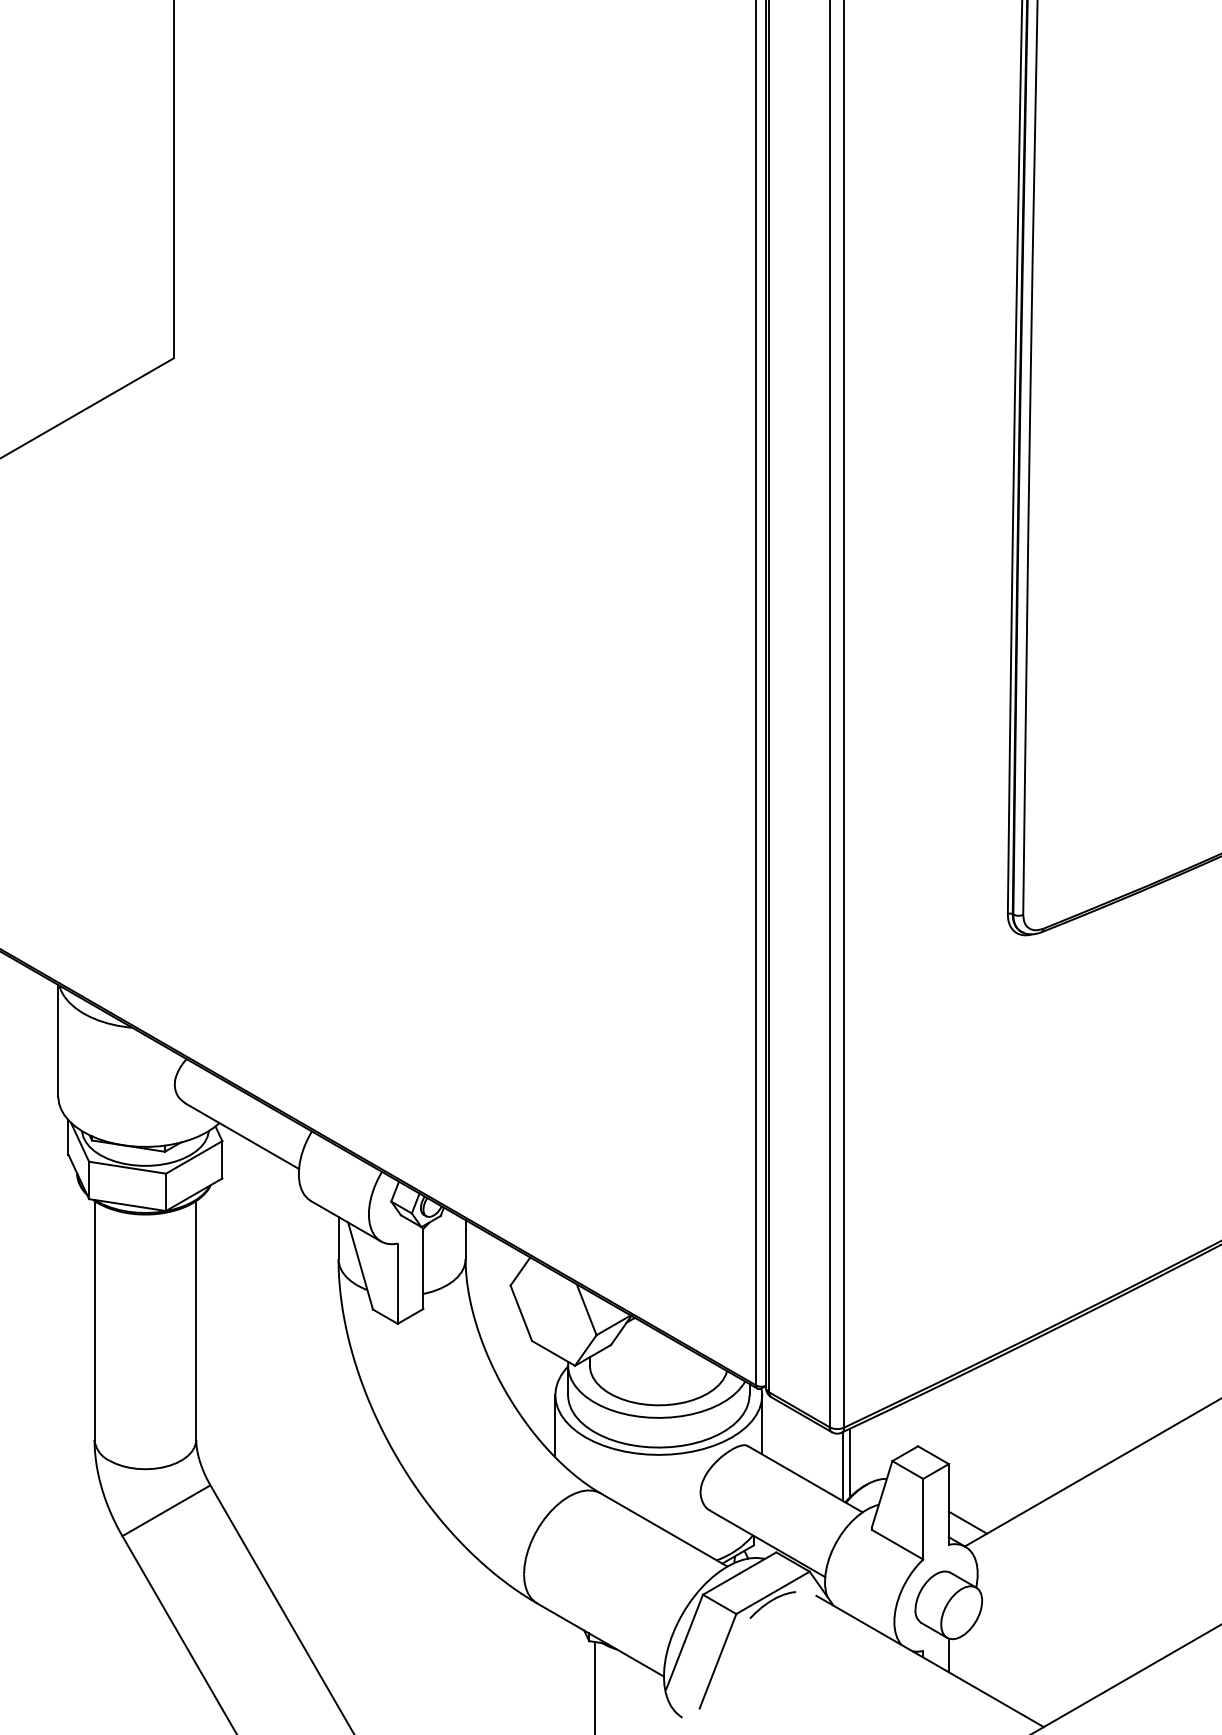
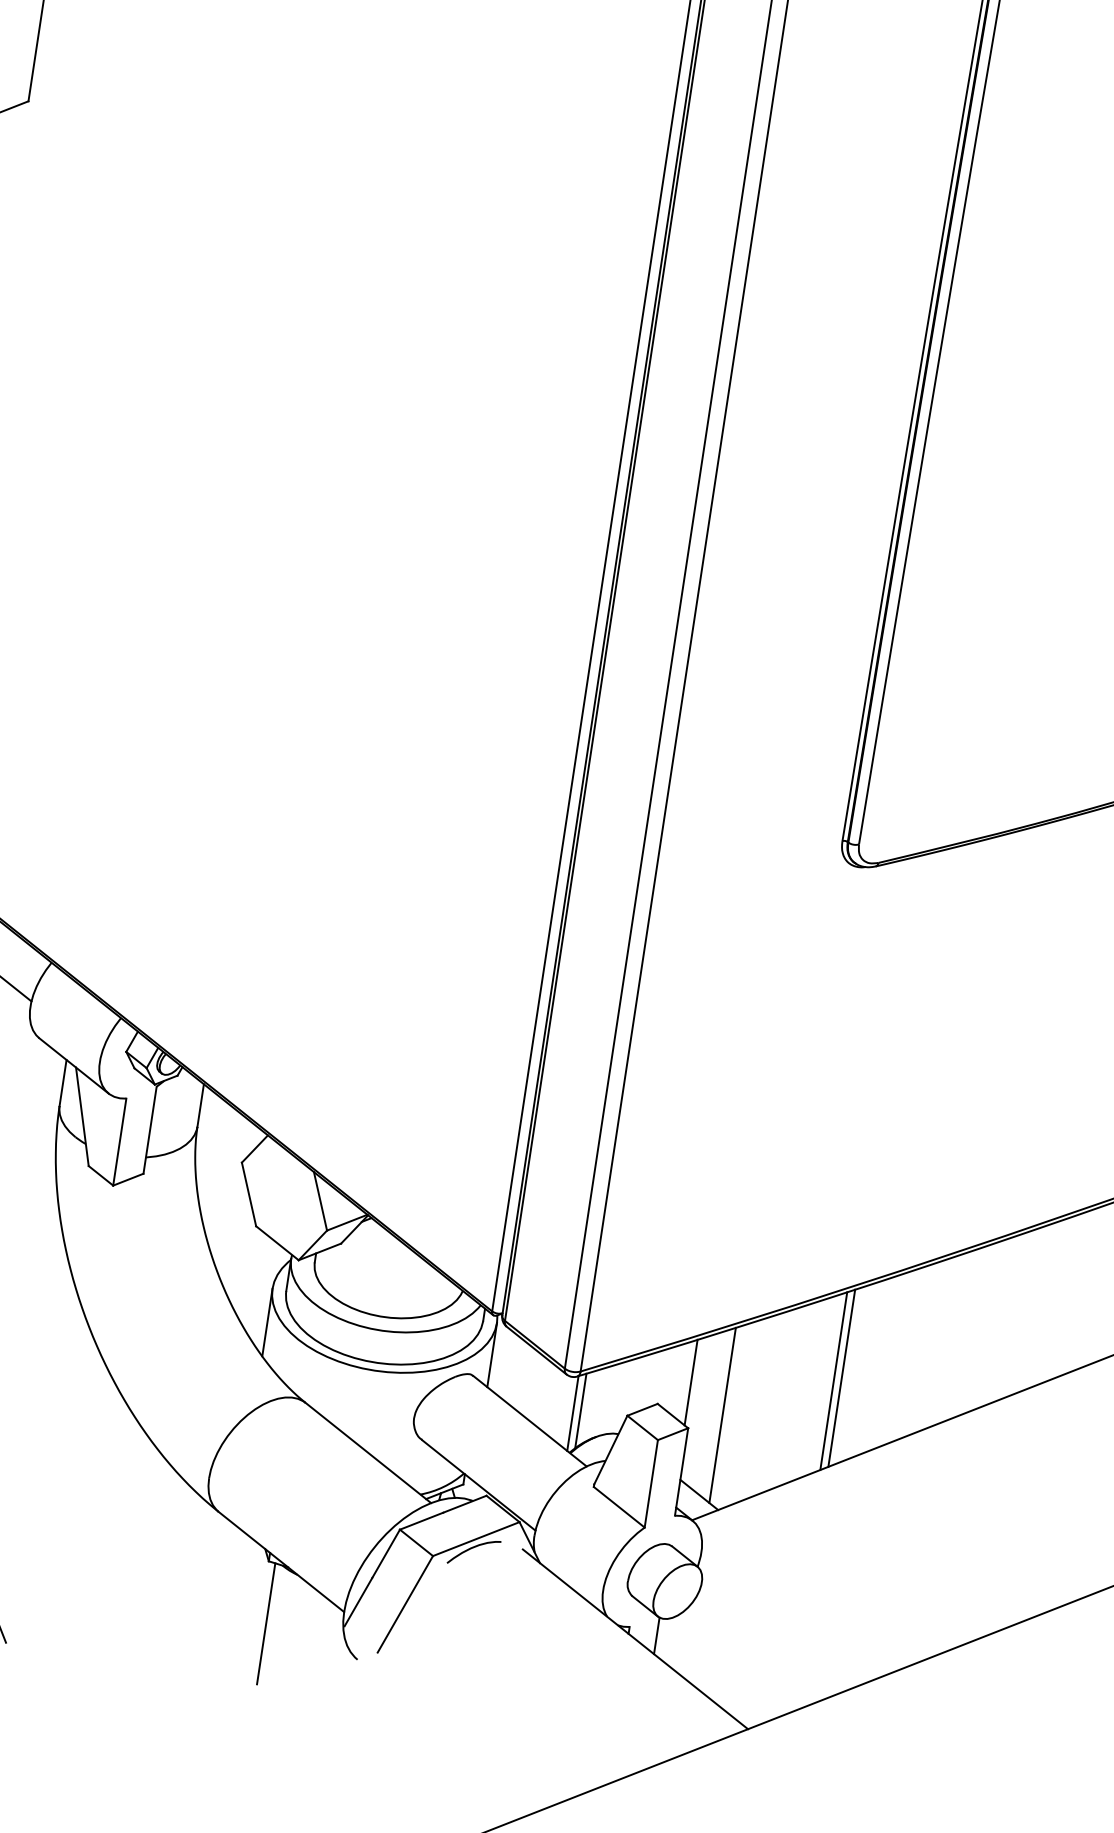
line: (1080, 1397) -> (841, 1377), added
line: (1073, 1401) -> (833, 1380), added
line: (945, 1422) -> (691, 1382), added
line: (978, 1447) -> (723, 1415), added

